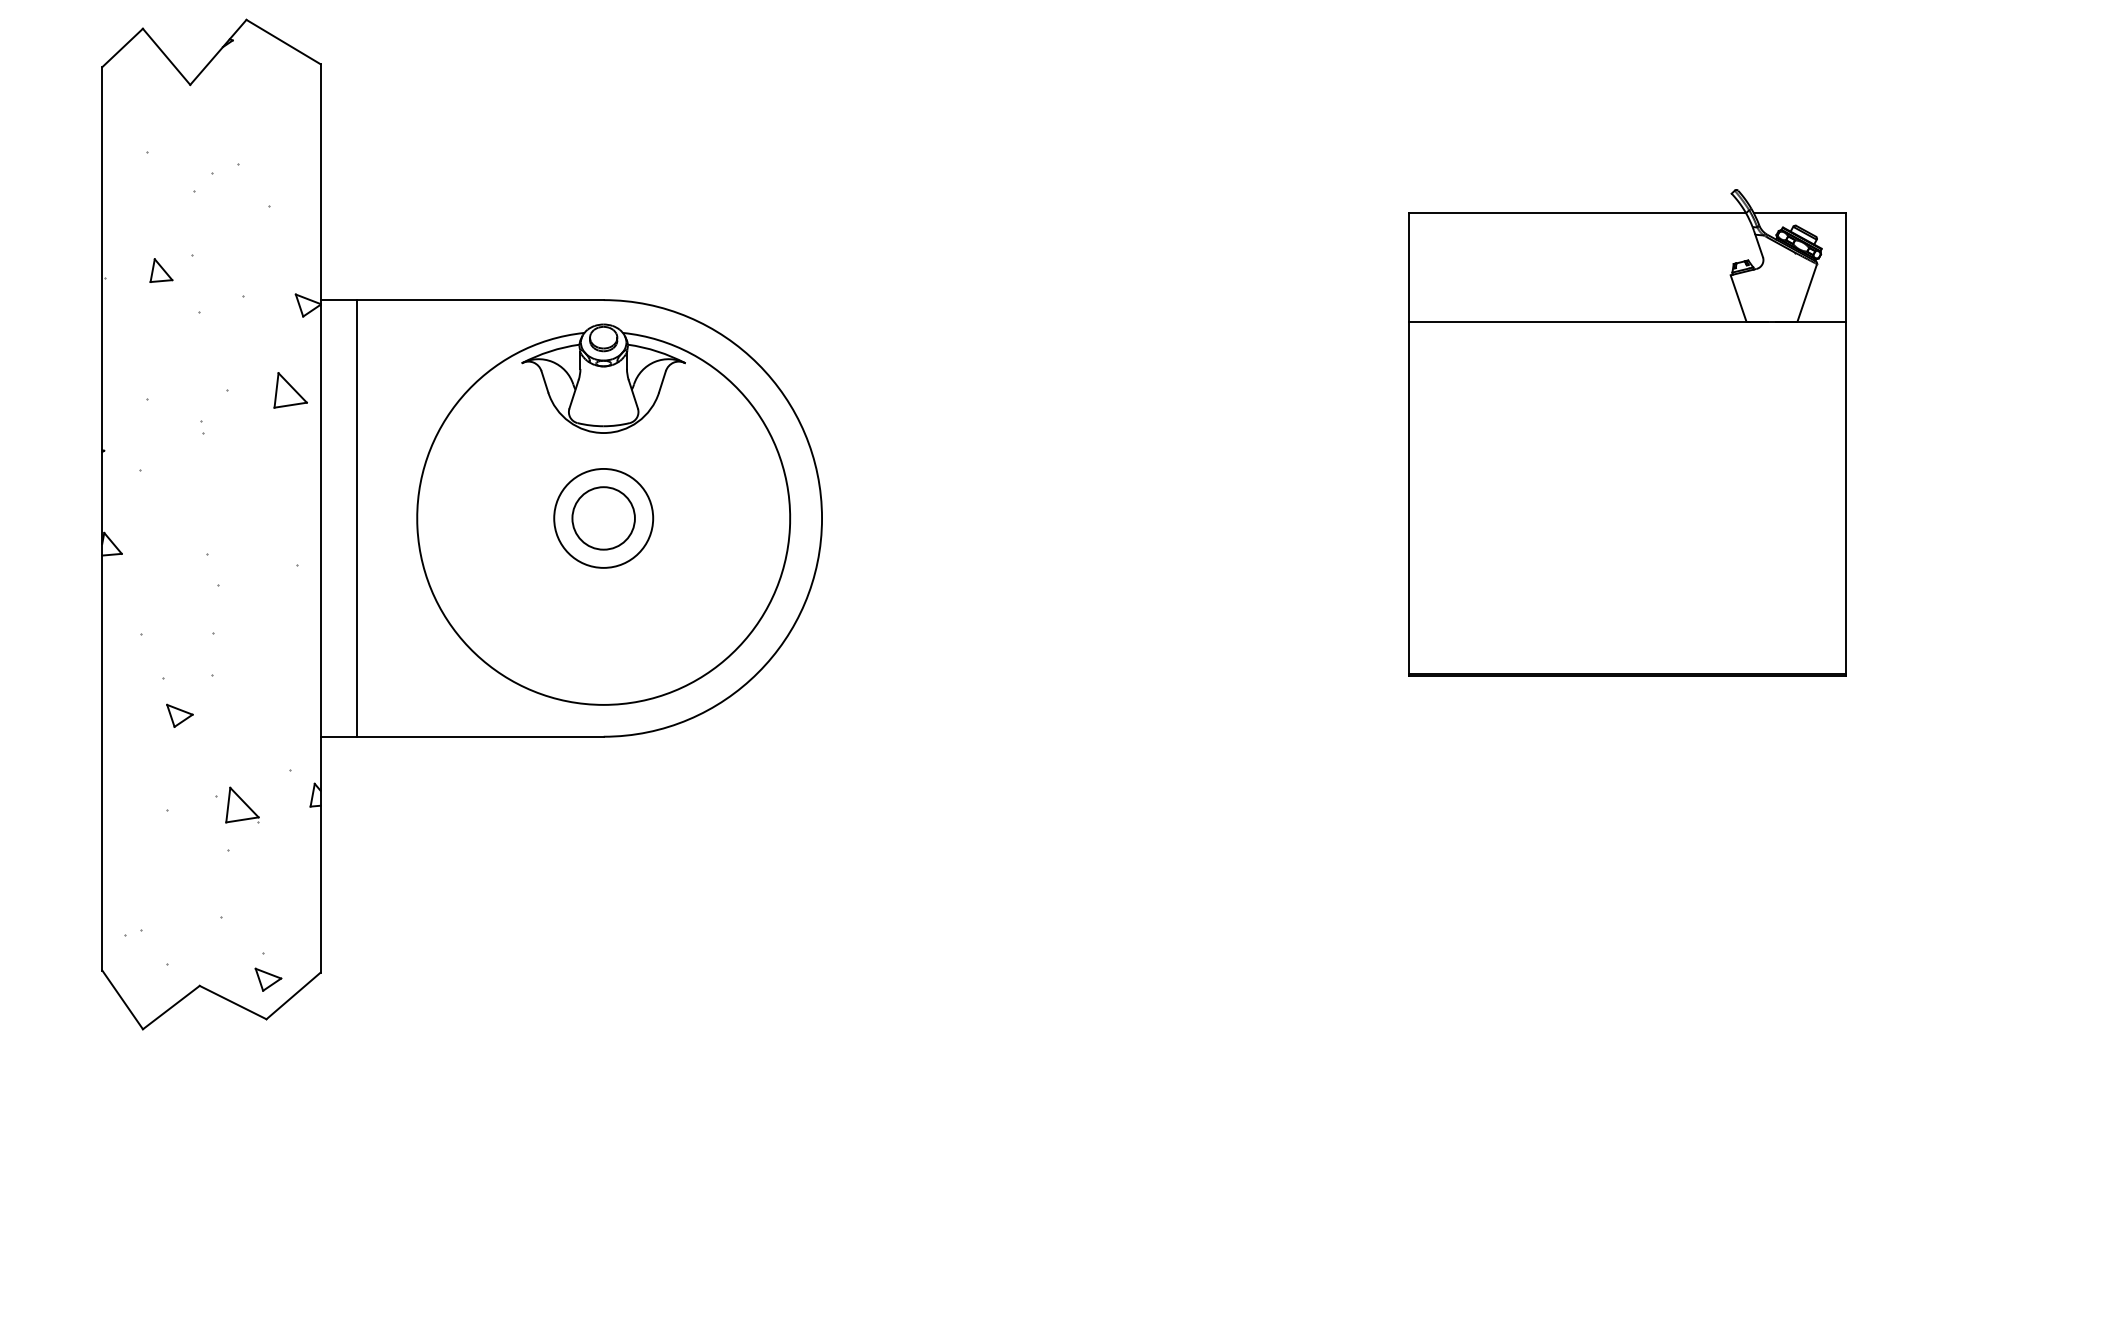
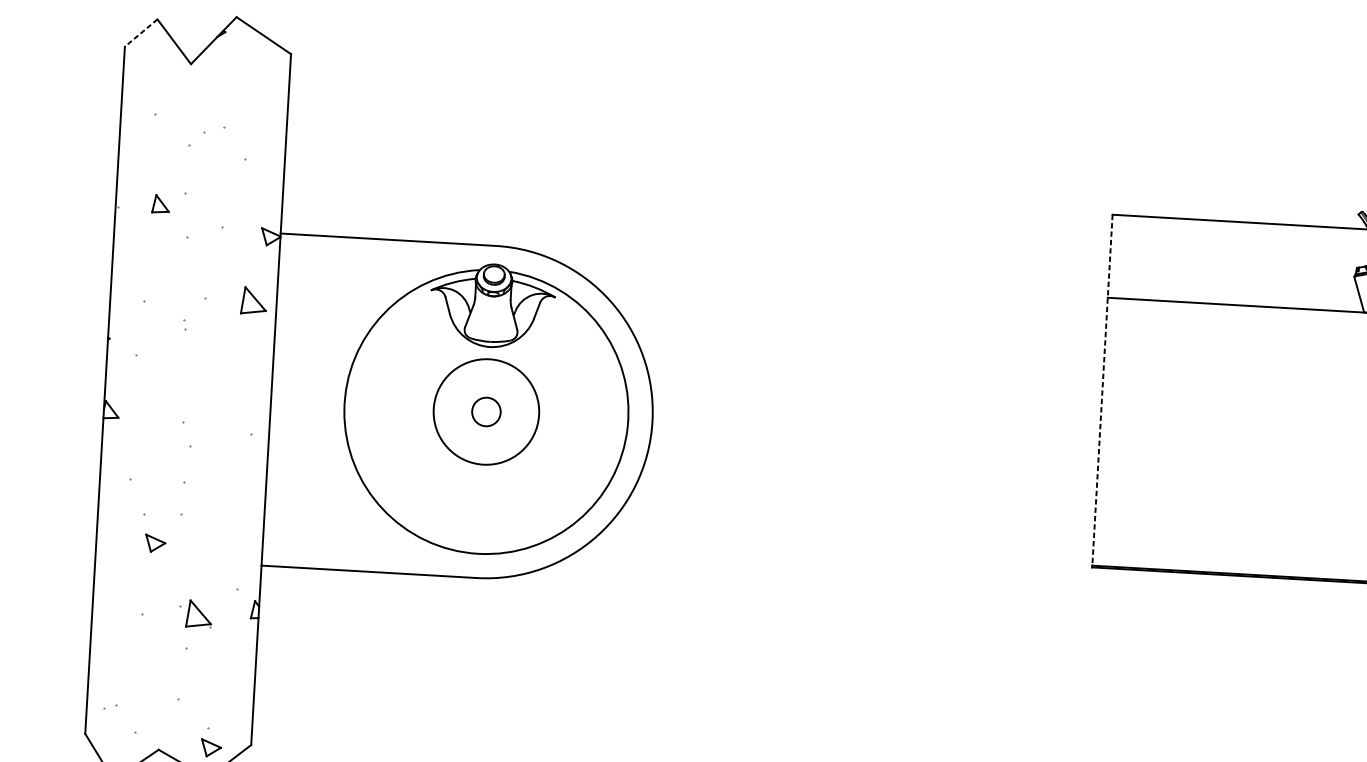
line: (122, 47) -> (141, 32), solid -> dashed
line: (1409, 443) -> (1102, 390), solid -> dashed
circle: (603, 517) -> (486, 411), size x1.4
line: (357, 518) -> (299, 401), removed
circle: (603, 518) -> (486, 412), size x0.6

